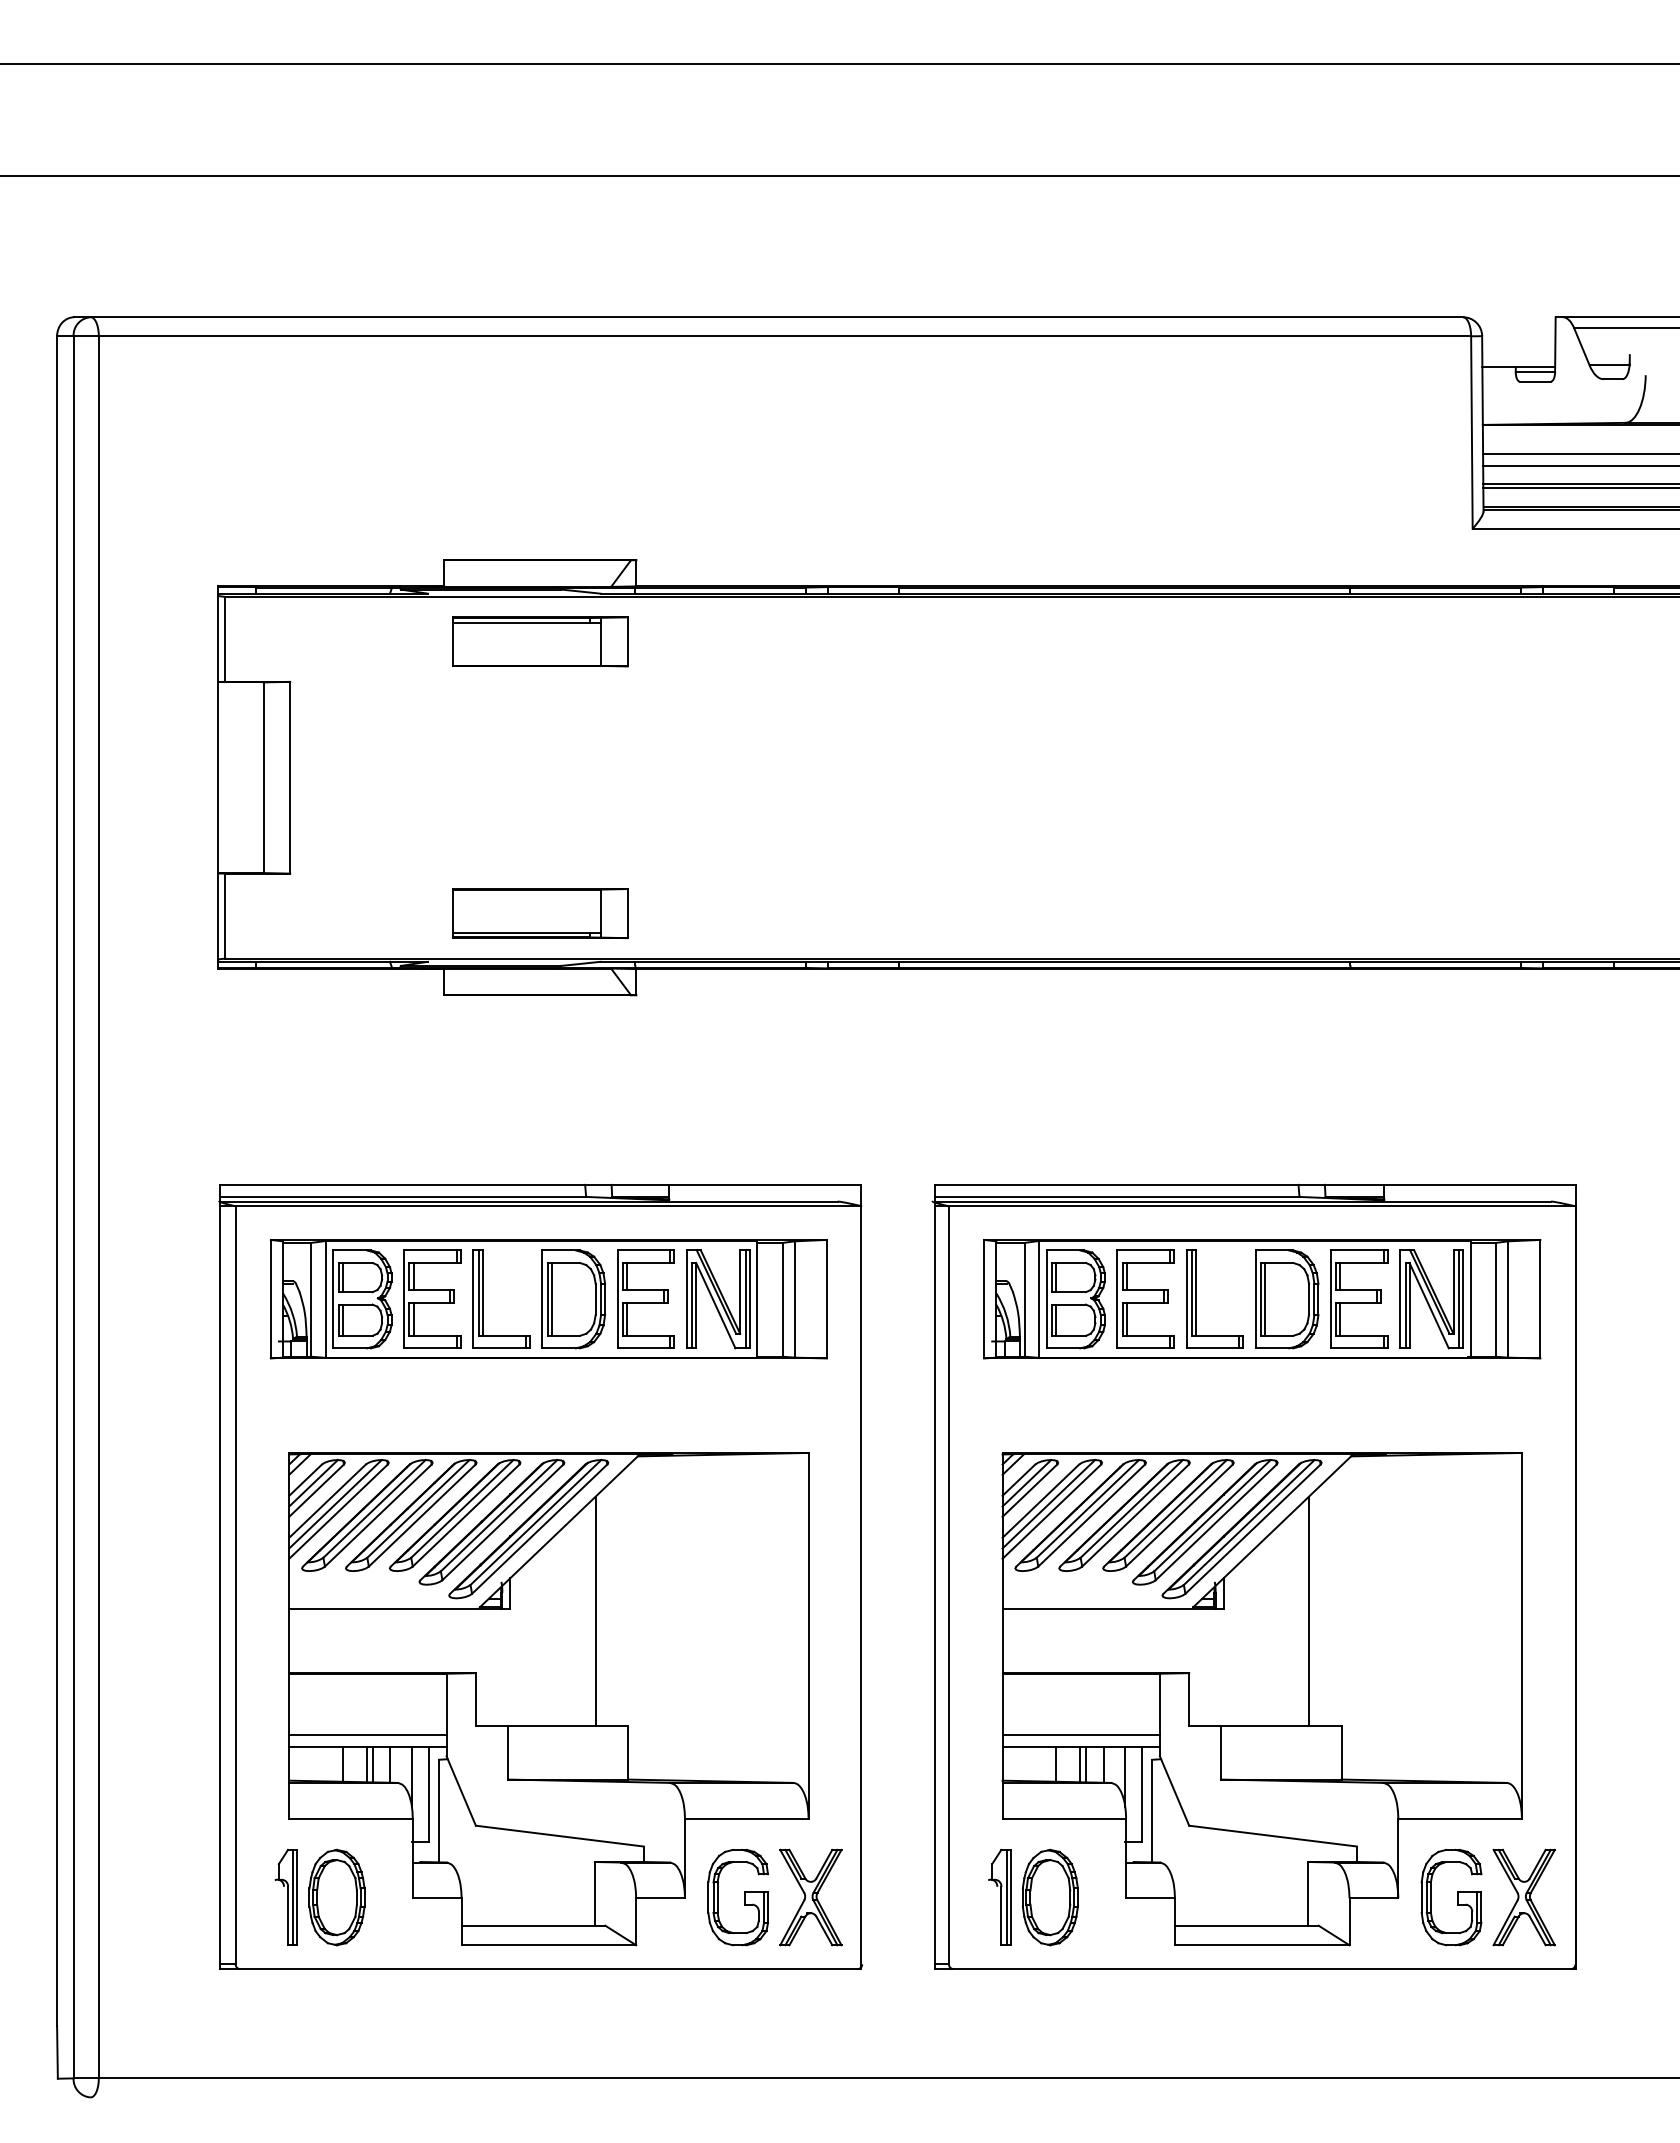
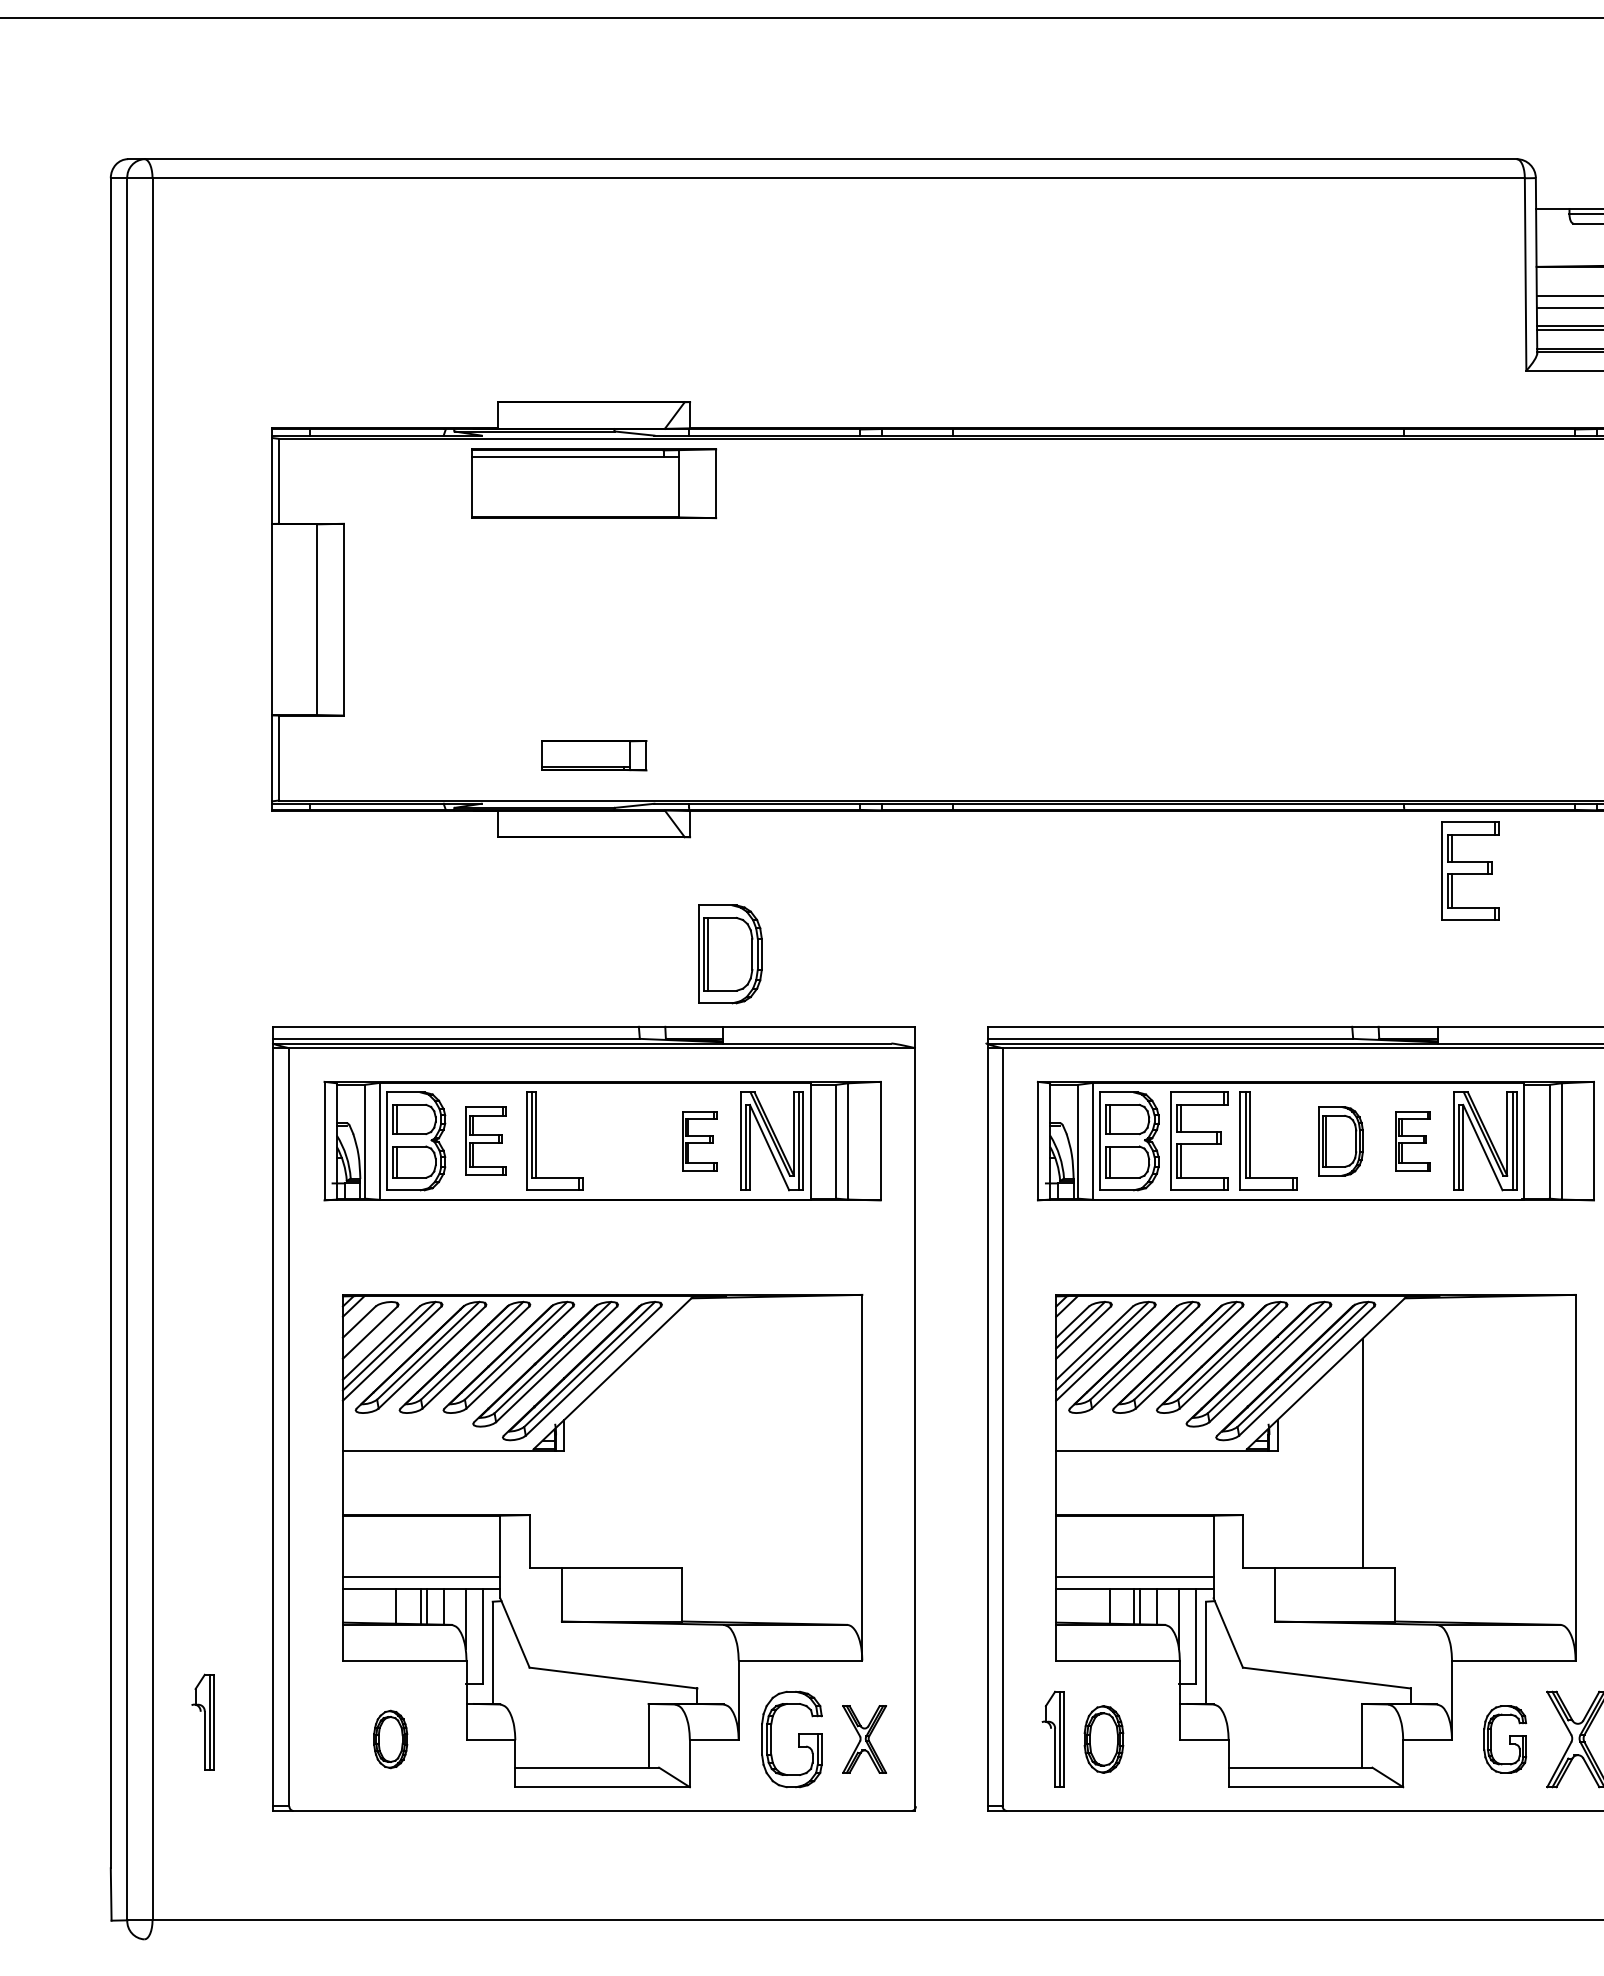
part: (540, 641) -> (594, 483), size x1.4
part: (540, 913) -> (594, 755), size x0.6
part: (1416, 1028) -> (1470, 870), added
part: (432, 1298) -> (486, 1140), size x0.7
part: (645, 1298) -> (699, 1140), size x0.6
part: (1359, 1298) -> (1413, 1140), size x0.6
part: (573, 1299) -> (730, 954), moved
part: (1287, 1299) -> (1341, 1141), size x0.7
line: (313, 1483) -> (367, 1325), removed
line: (595, 1610) -> (649, 1452), removed
part: (285, 1896) -> (202, 1721), moved
part: (336, 1897) -> (390, 1739), size x0.6
part: (810, 1897) -> (864, 1739), size x0.7
part: (1049, 1897) -> (1103, 1739), size x0.7
part: (1451, 1897) -> (1505, 1739), size x0.7

